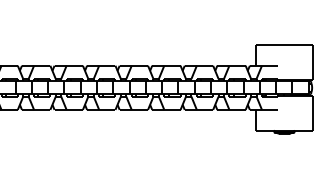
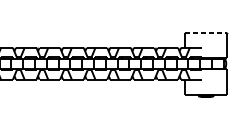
line: (284, 44) -> (206, 32), solid -> dashed

